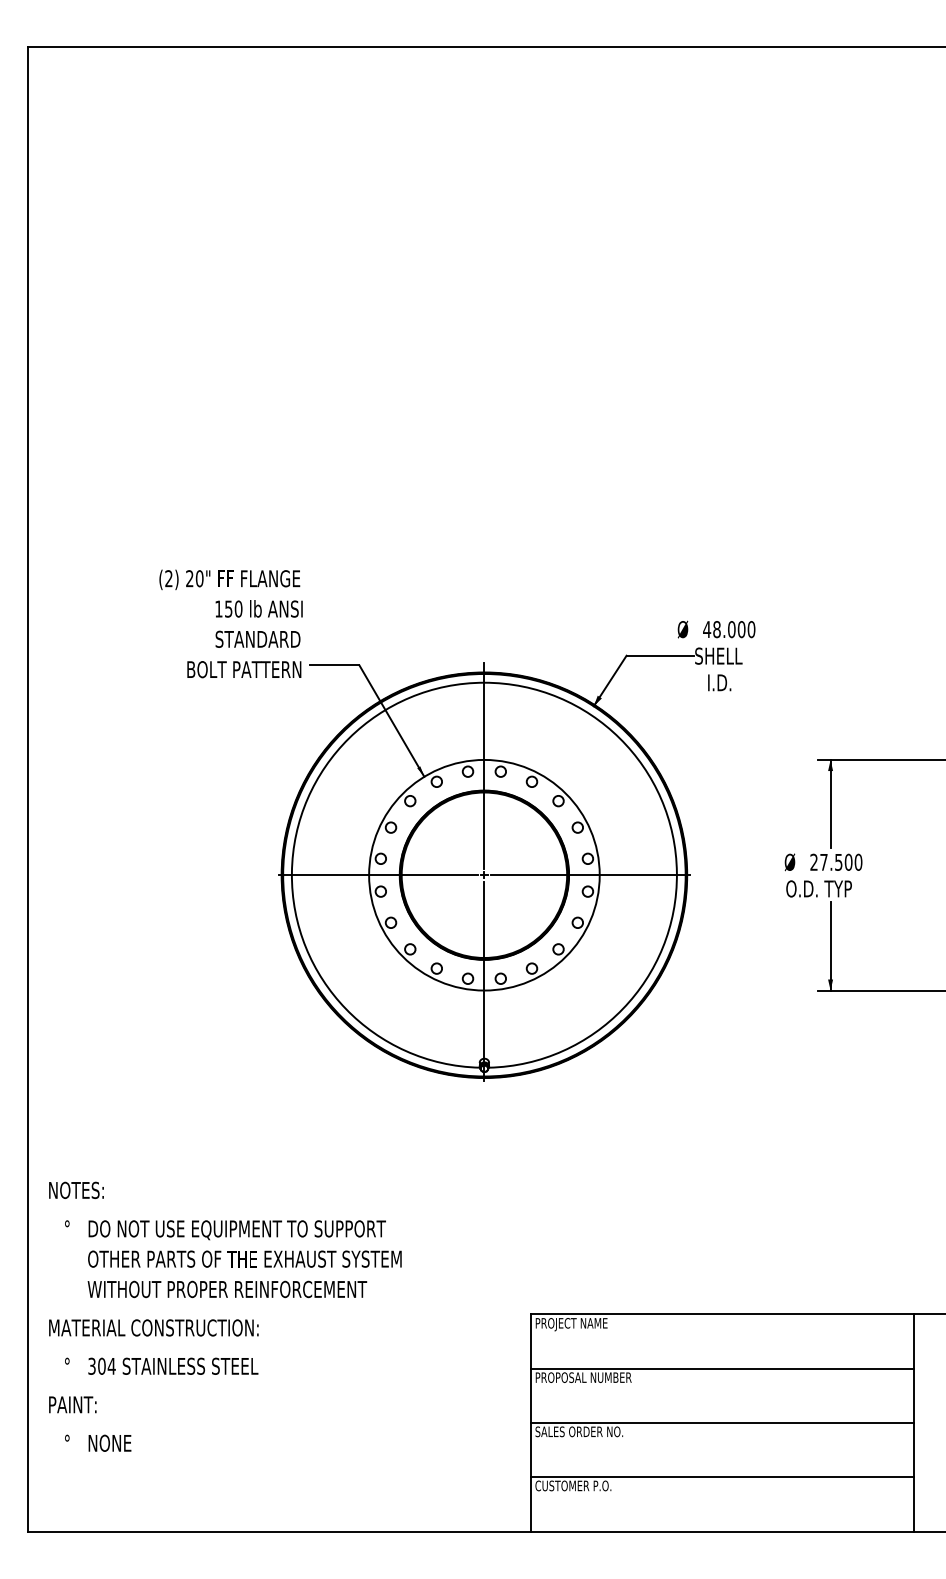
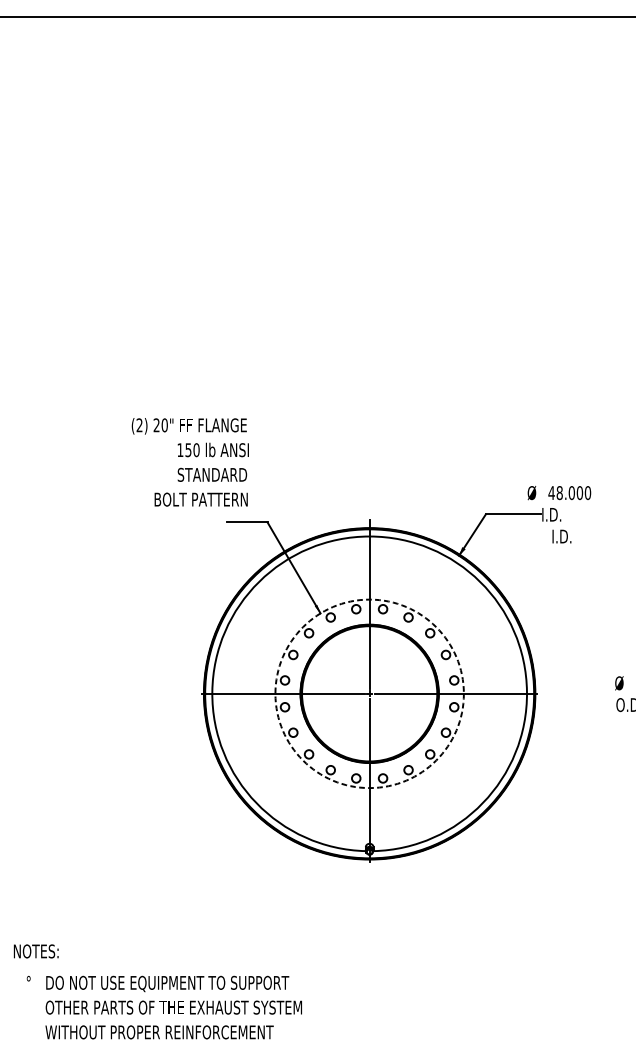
text: (230, 623) -> (189, 461), moved
text: (718, 655) -> (560, 514), SHELL -> I.D.
circle: (484, 874) -> (369, 693), solid -> dashed

